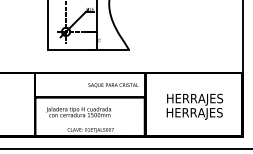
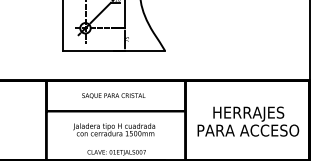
text: (113, 85) -> (113, 96), moved
text: (78, 112) -> (113, 130), moved
text: (194, 113) -> (248, 131), HERRAJES -> PARA ACCESO

